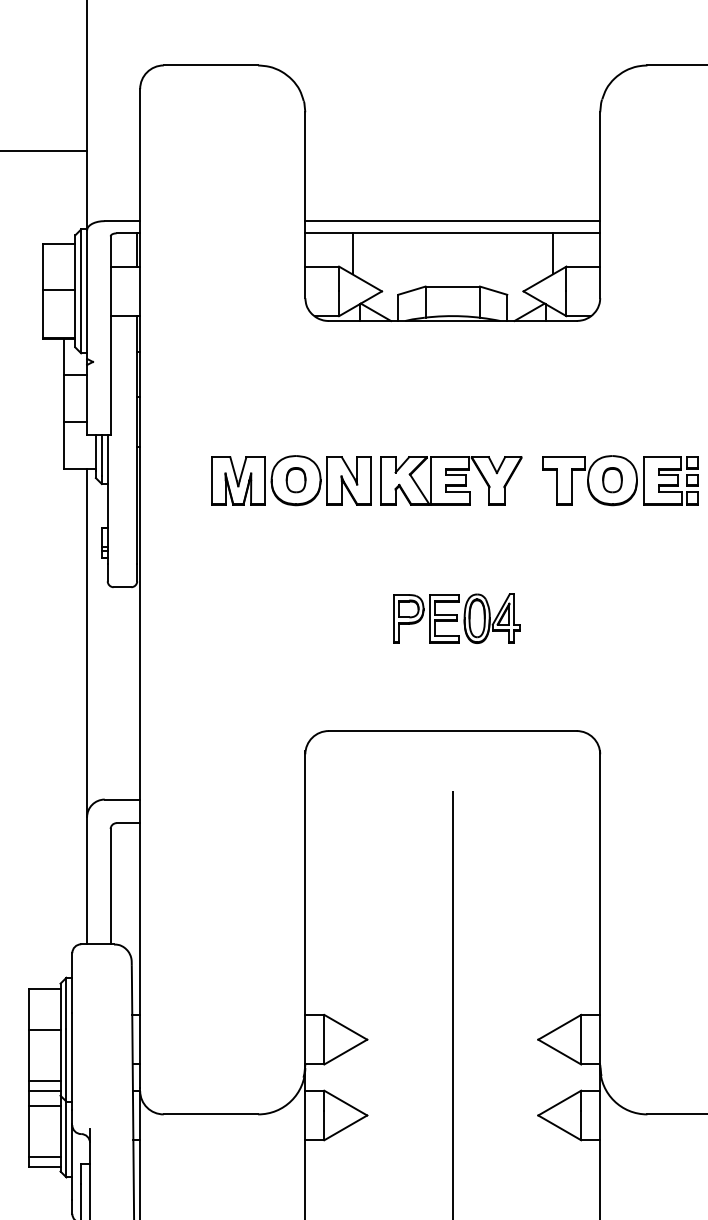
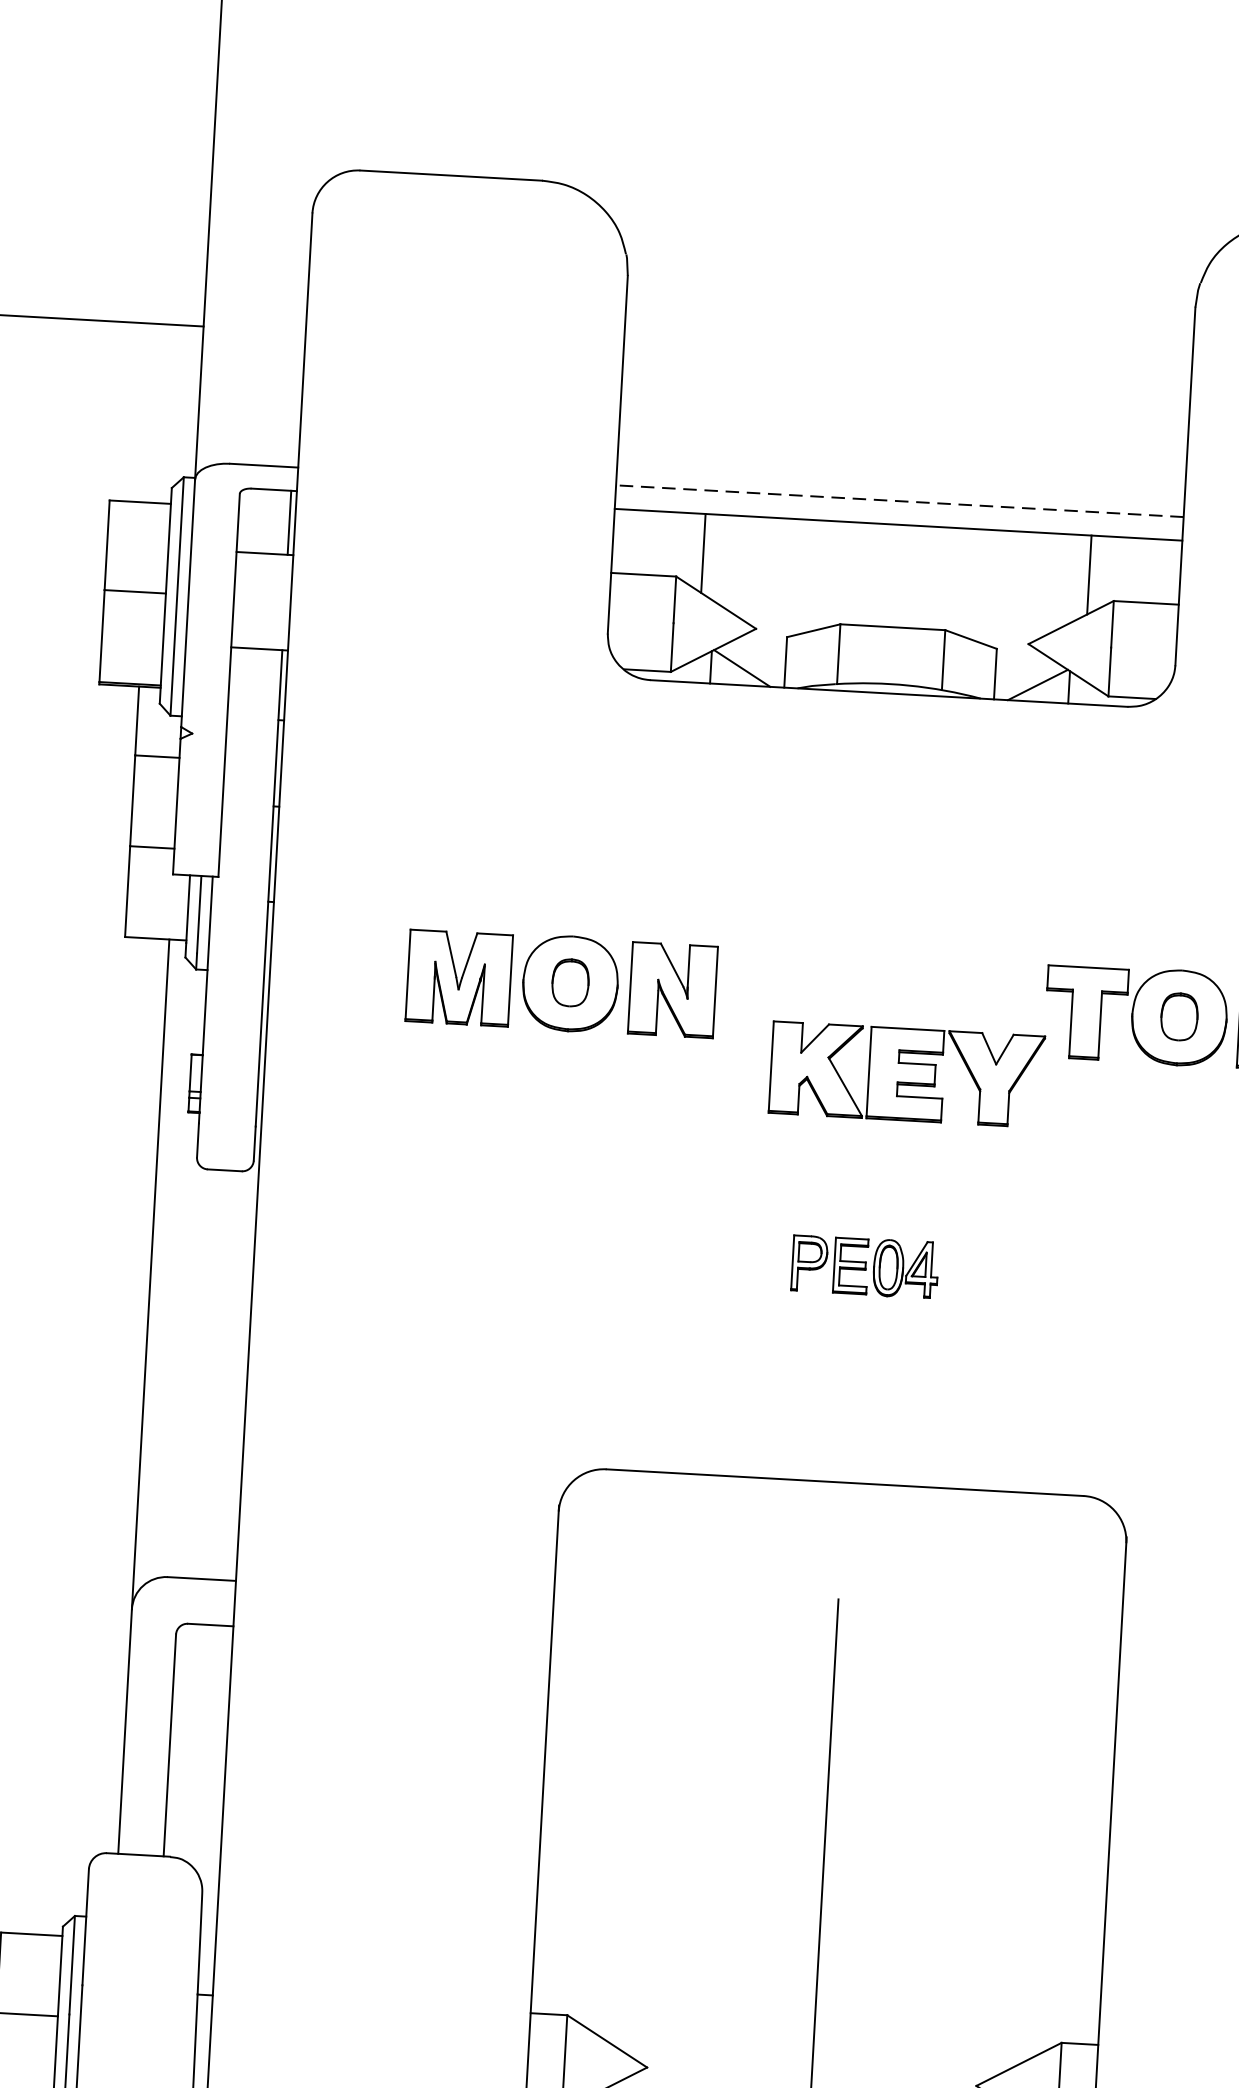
line: (452, 221) -> (899, 501), solid -> dashed
part: (451, 480) -> (907, 1073), moved
part: (456, 618) -> (864, 1266), size x0.6

